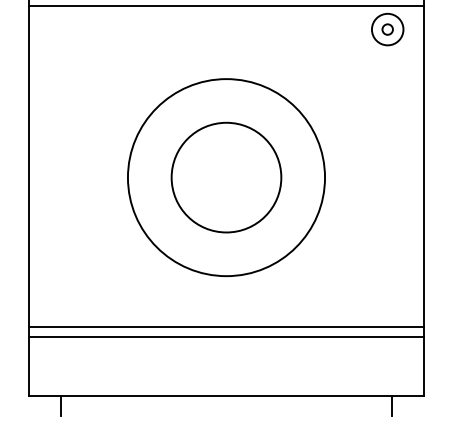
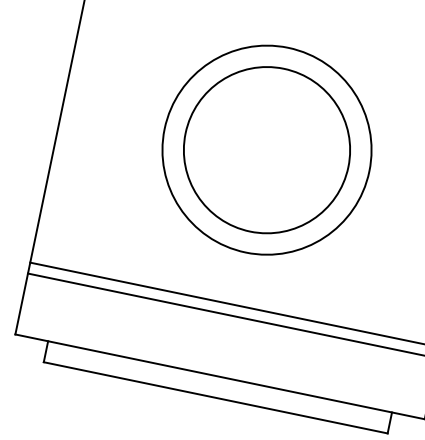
circle: (226, 177) -> (267, 150), size x1.43
line: (226, 415) -> (215, 397), added

